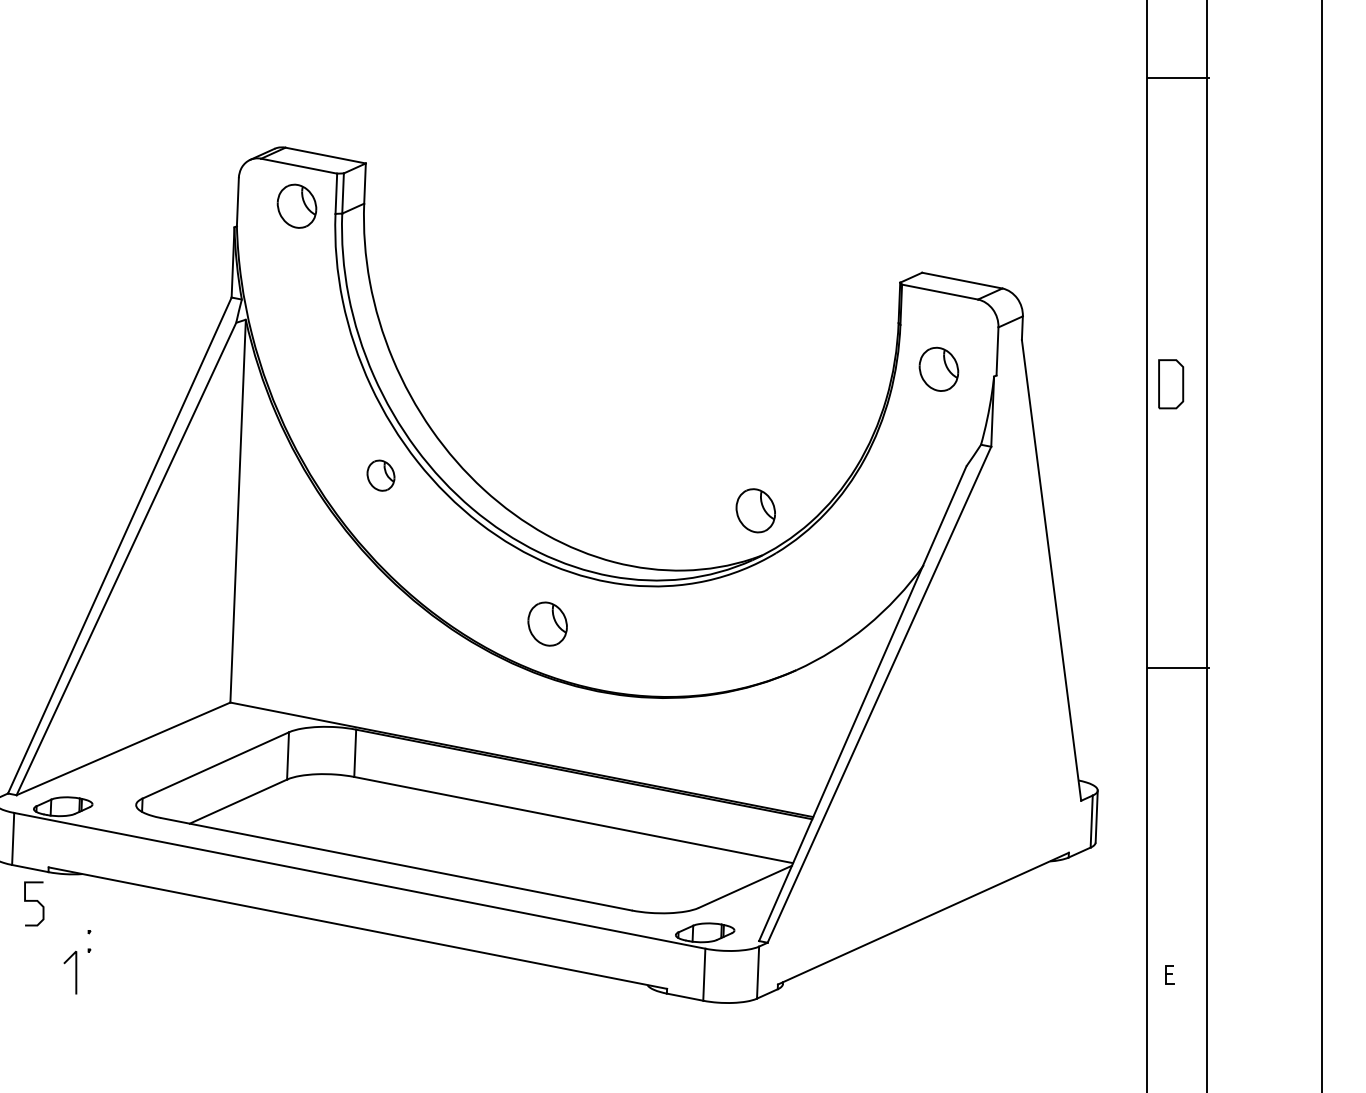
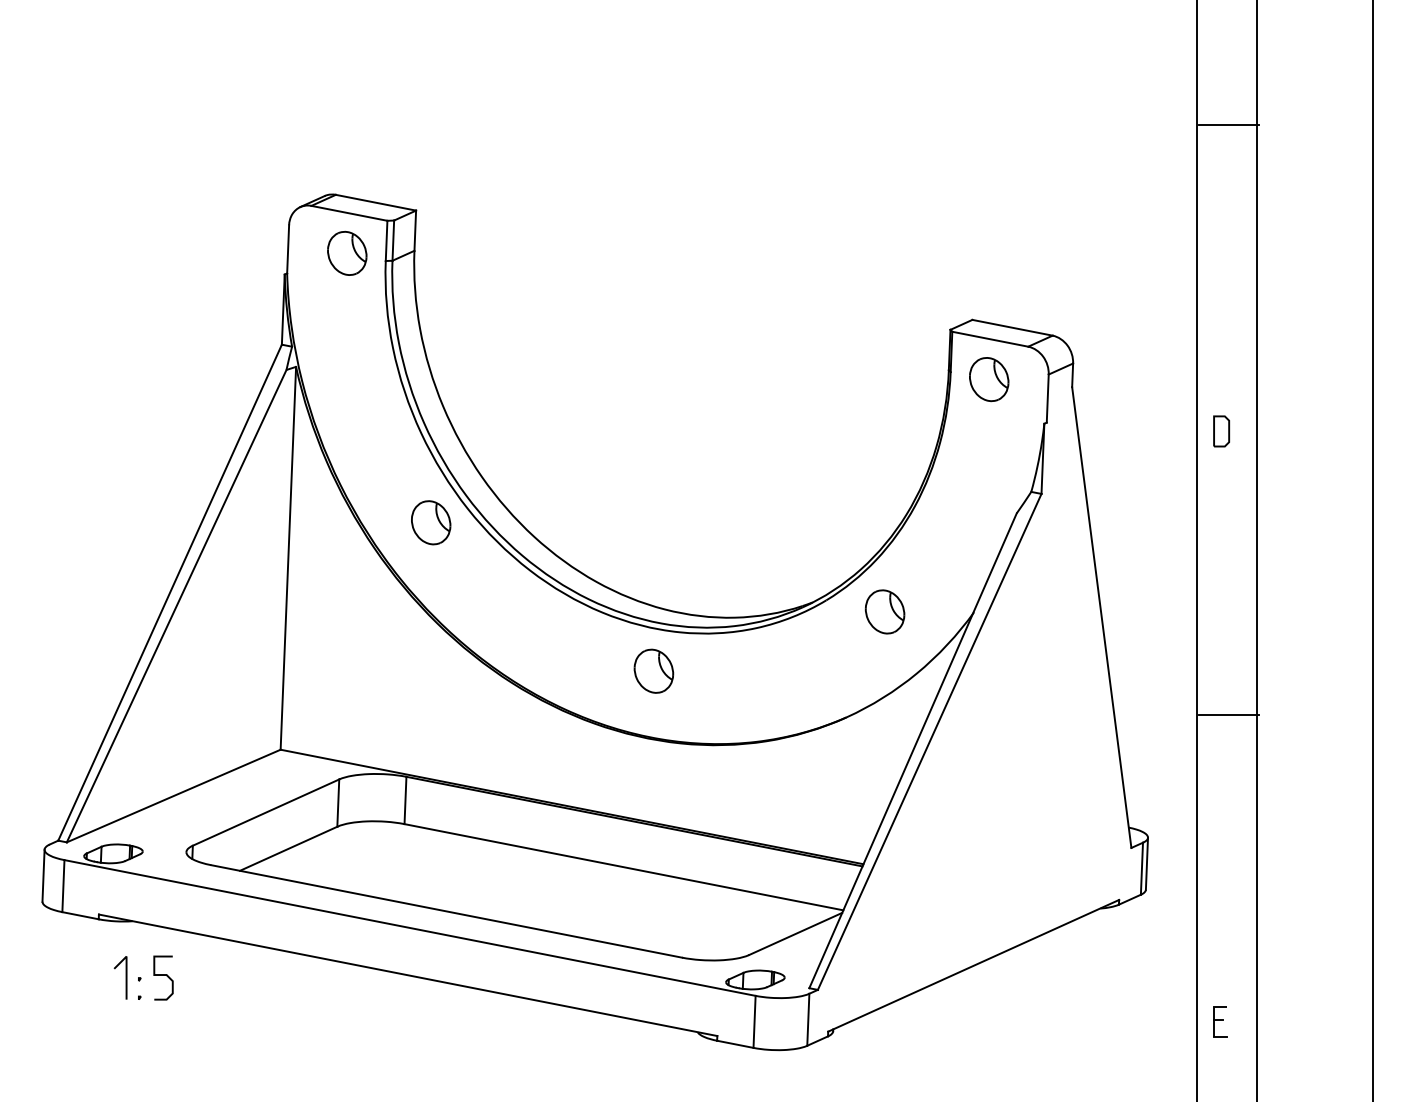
part: (939, 369) -> (989, 379), moved
part: (1171, 384) -> (1221, 431), size x0.62
part: (381, 475) -> (431, 522), size x1.43
part: (755, 510) -> (884, 611), moved
part: (547, 623) -> (653, 670), moved
curve: (34, 901) -> (163, 975), moved
line: (75, 972) -> (125, 977), moved
part: (1170, 974) -> (1220, 1021), size x1.67

